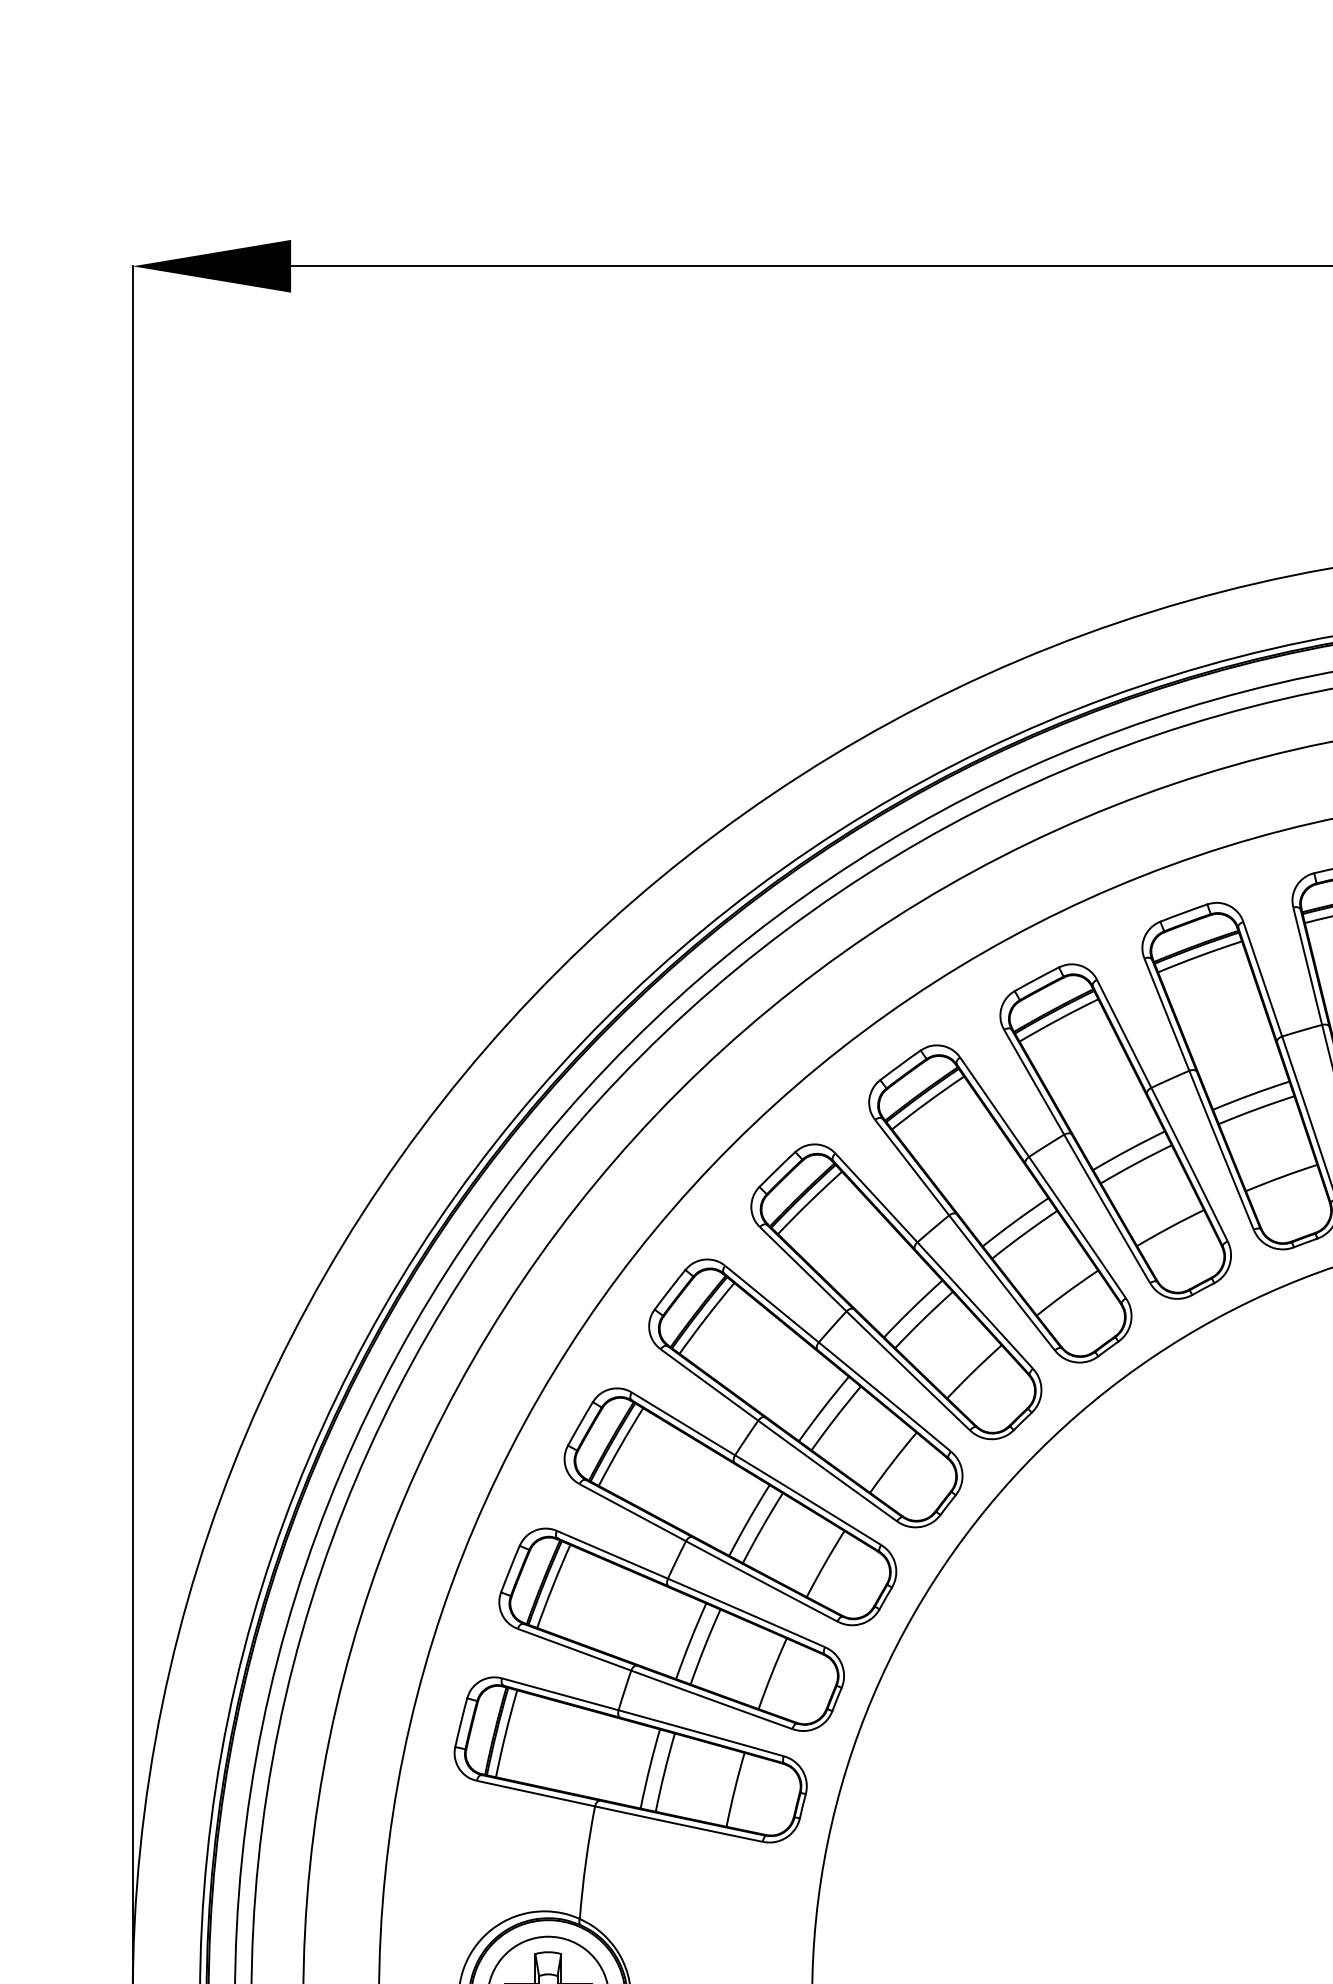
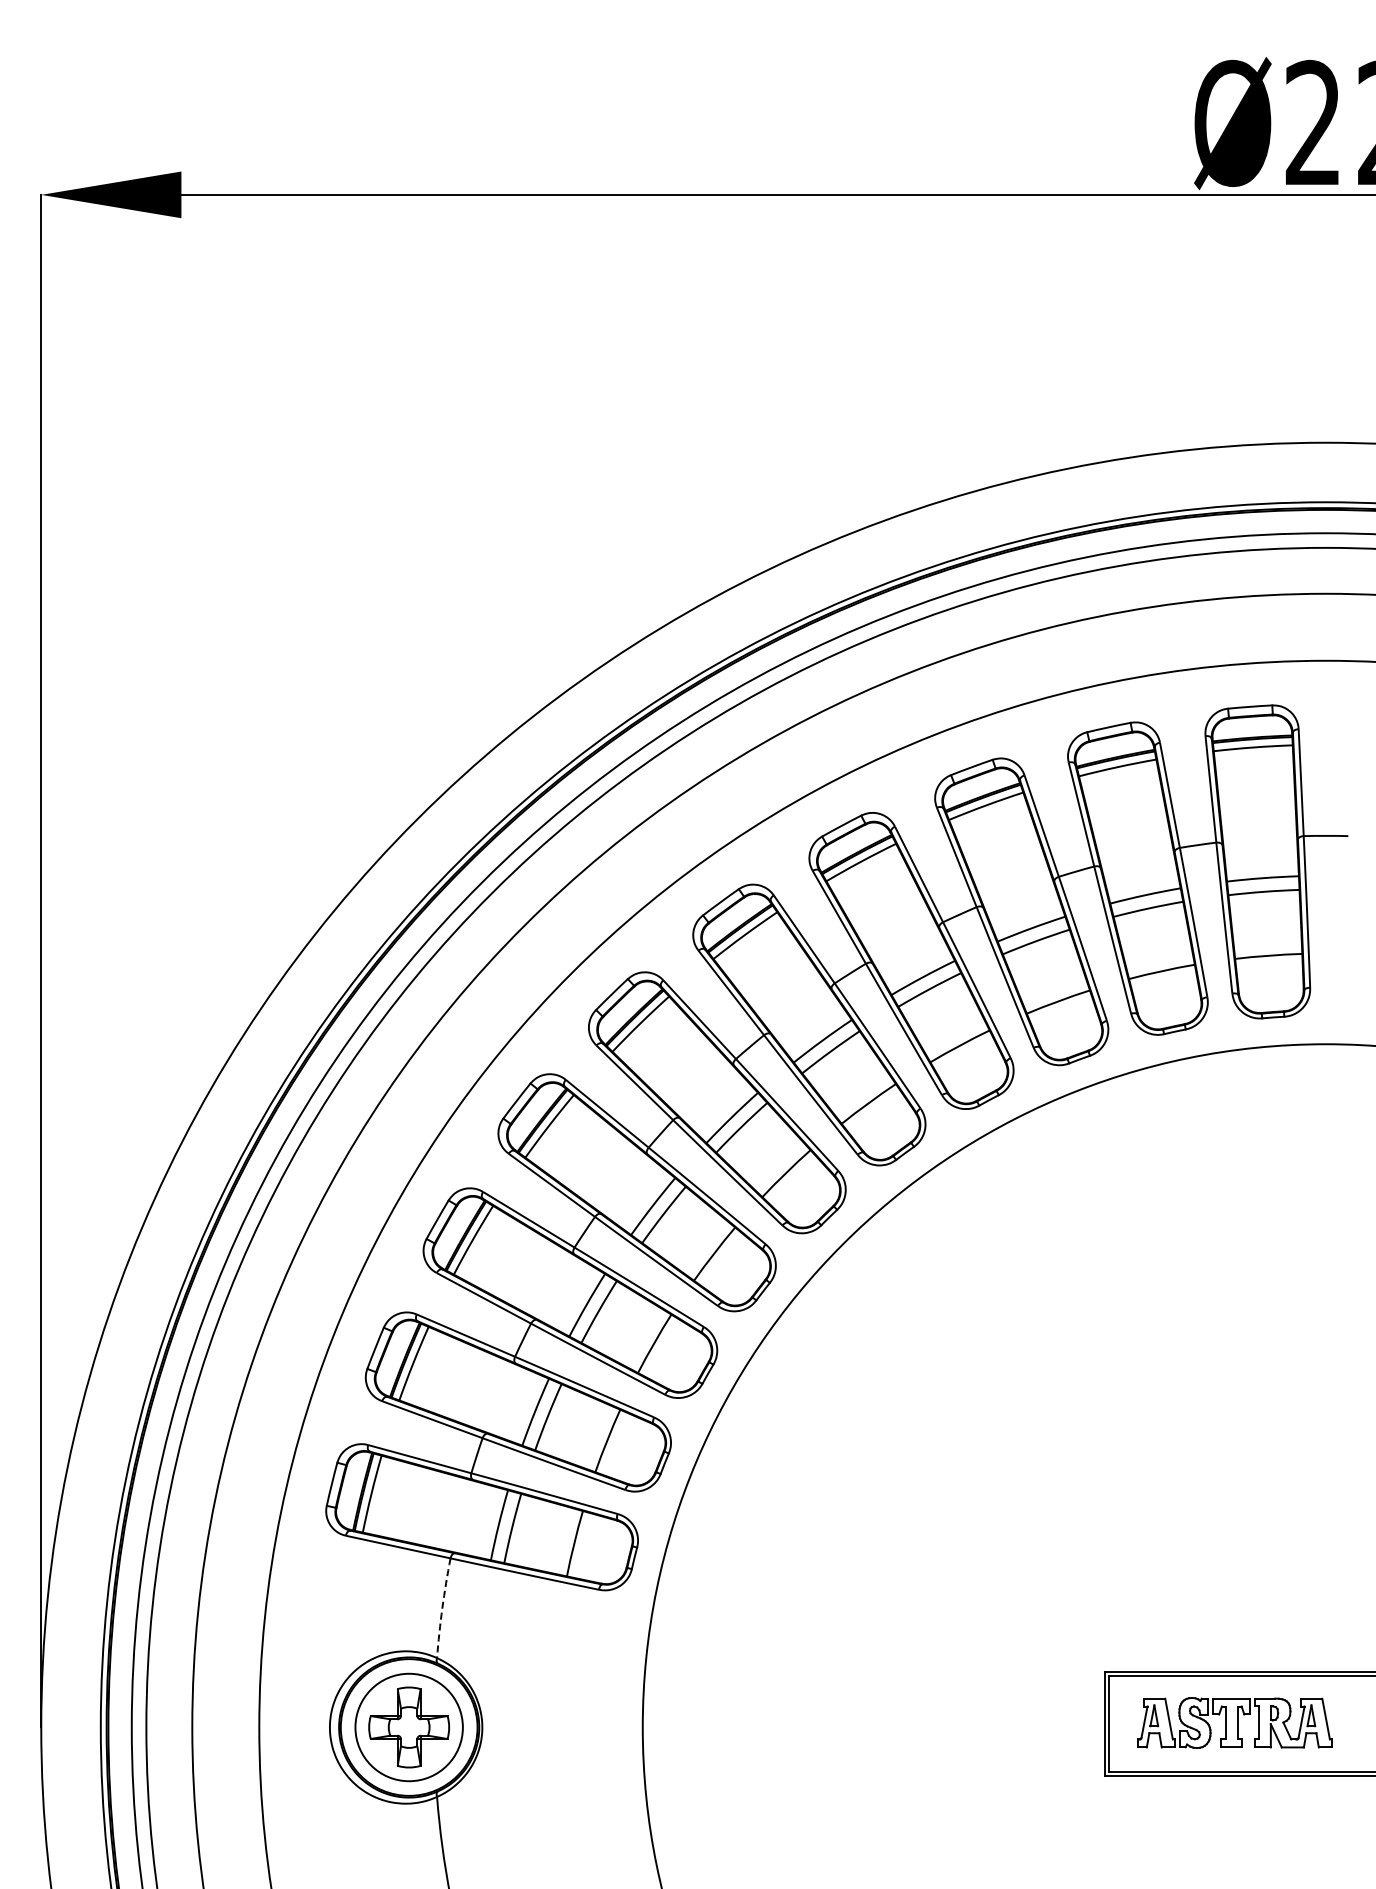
arc: (585, 1862) -> (442, 1608), solid -> dashed

